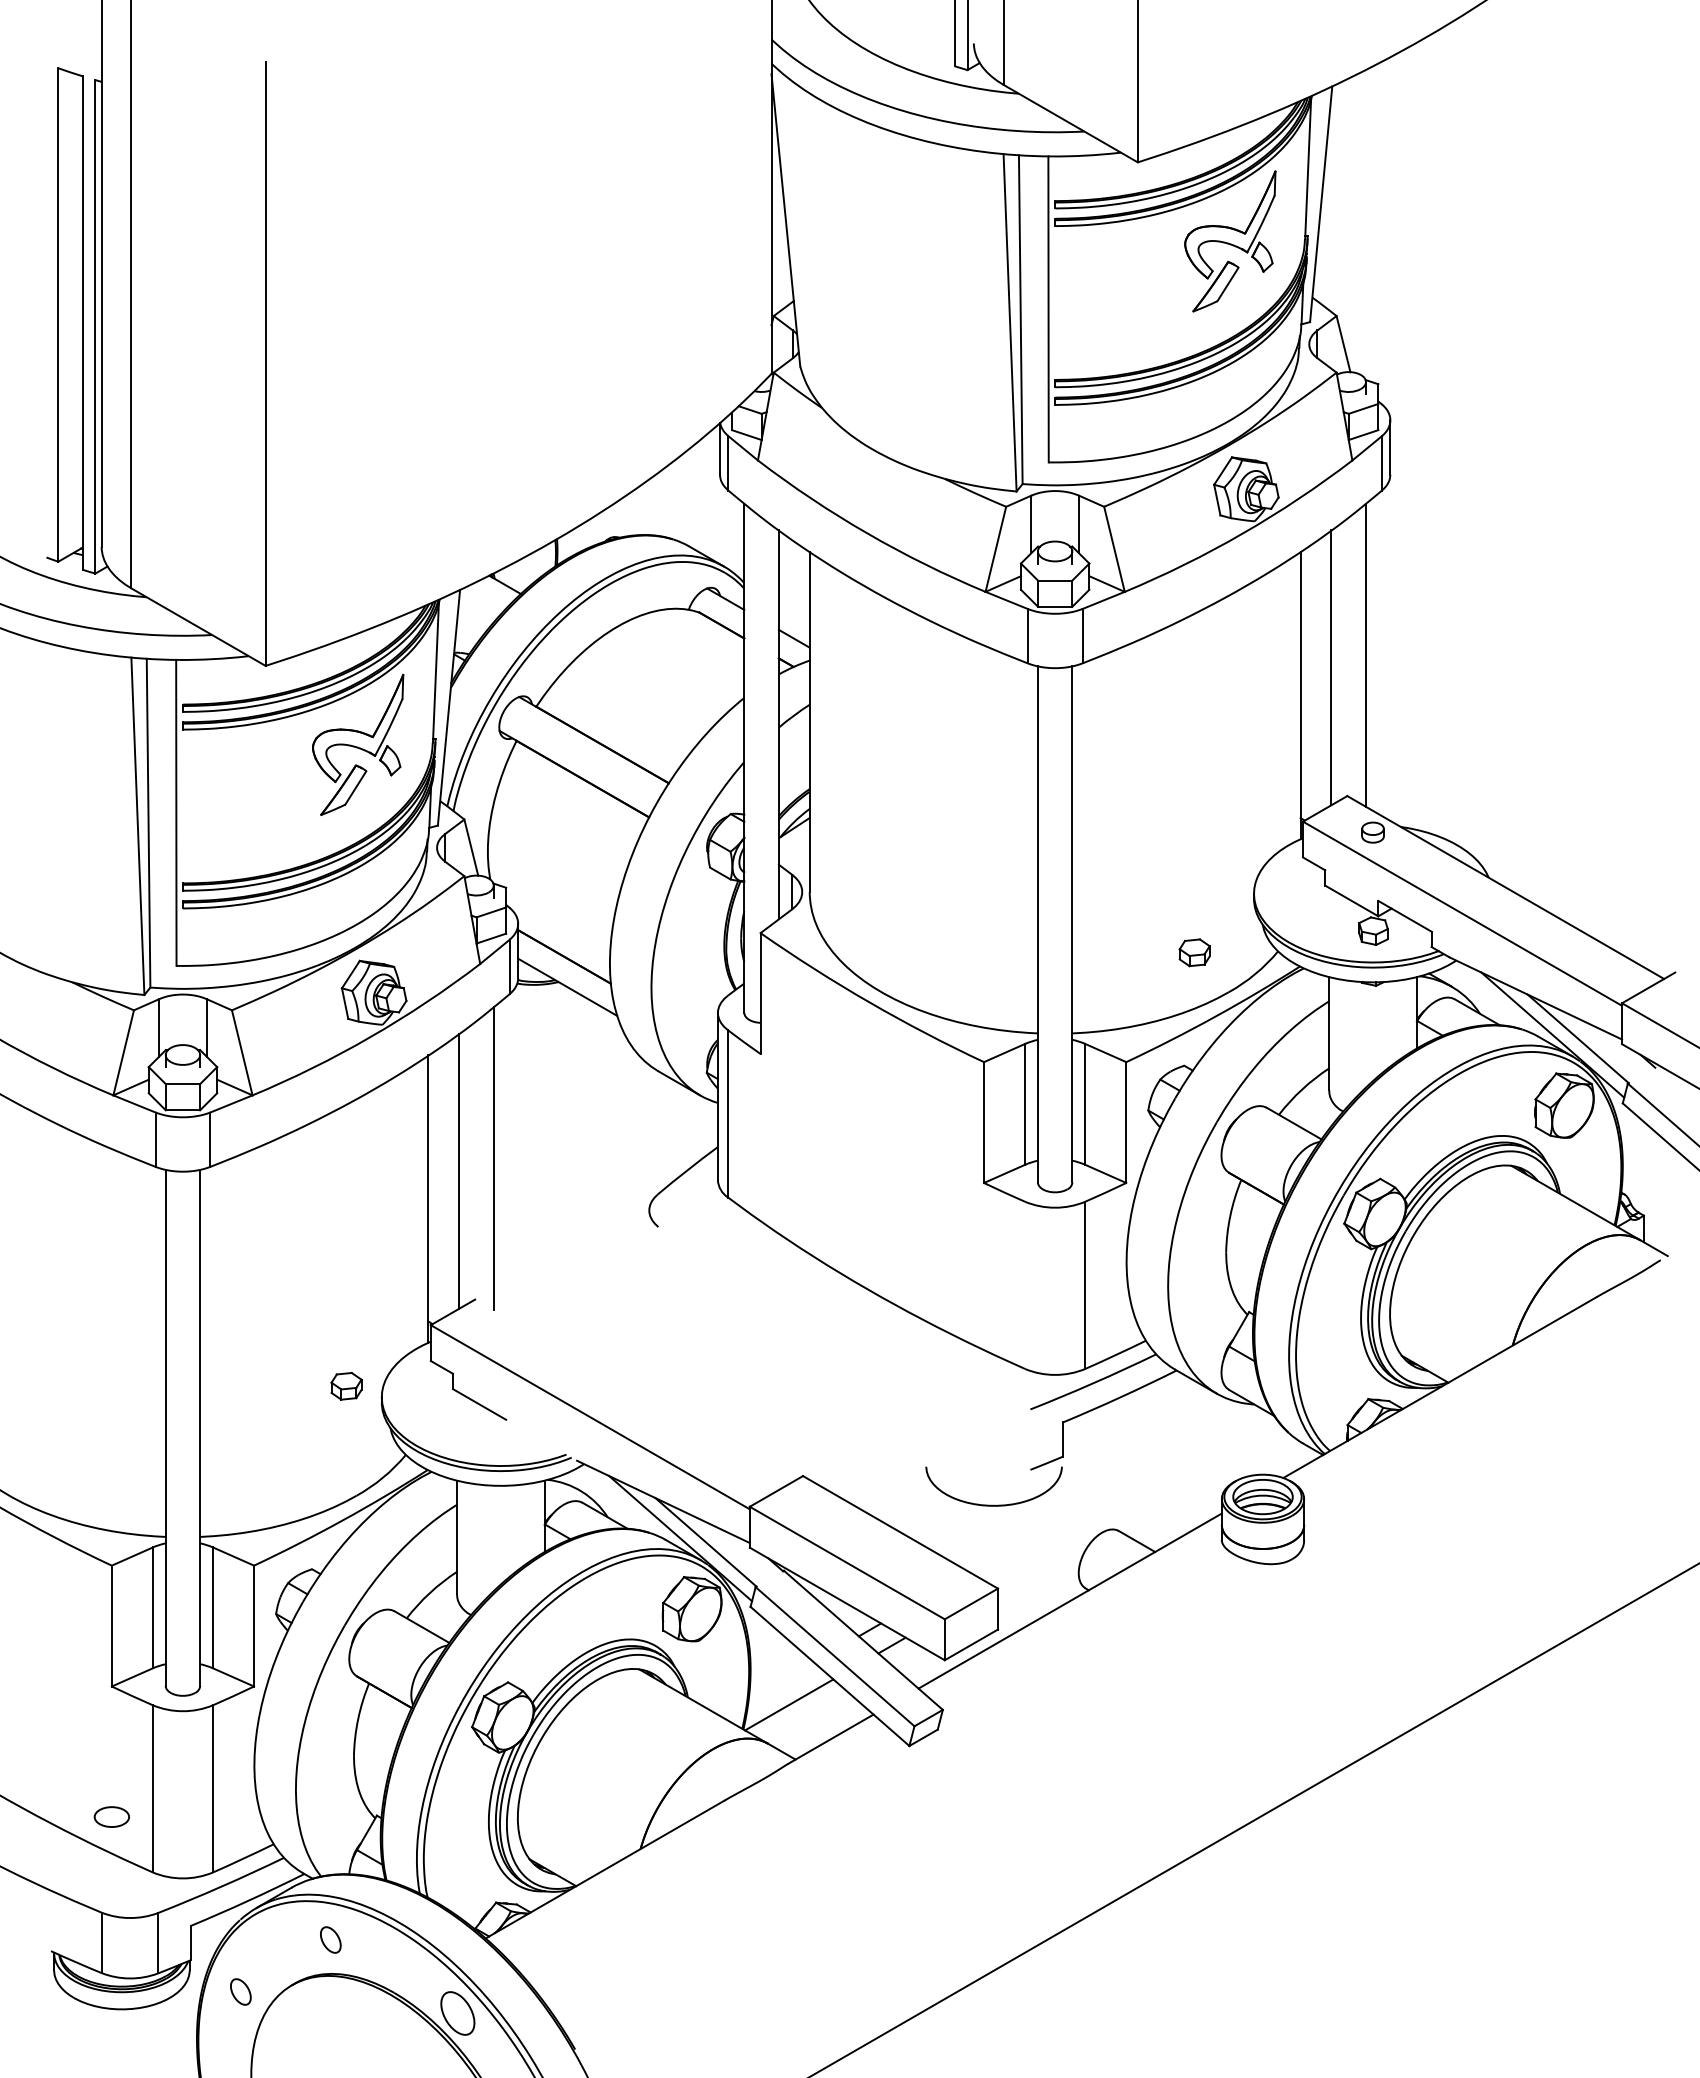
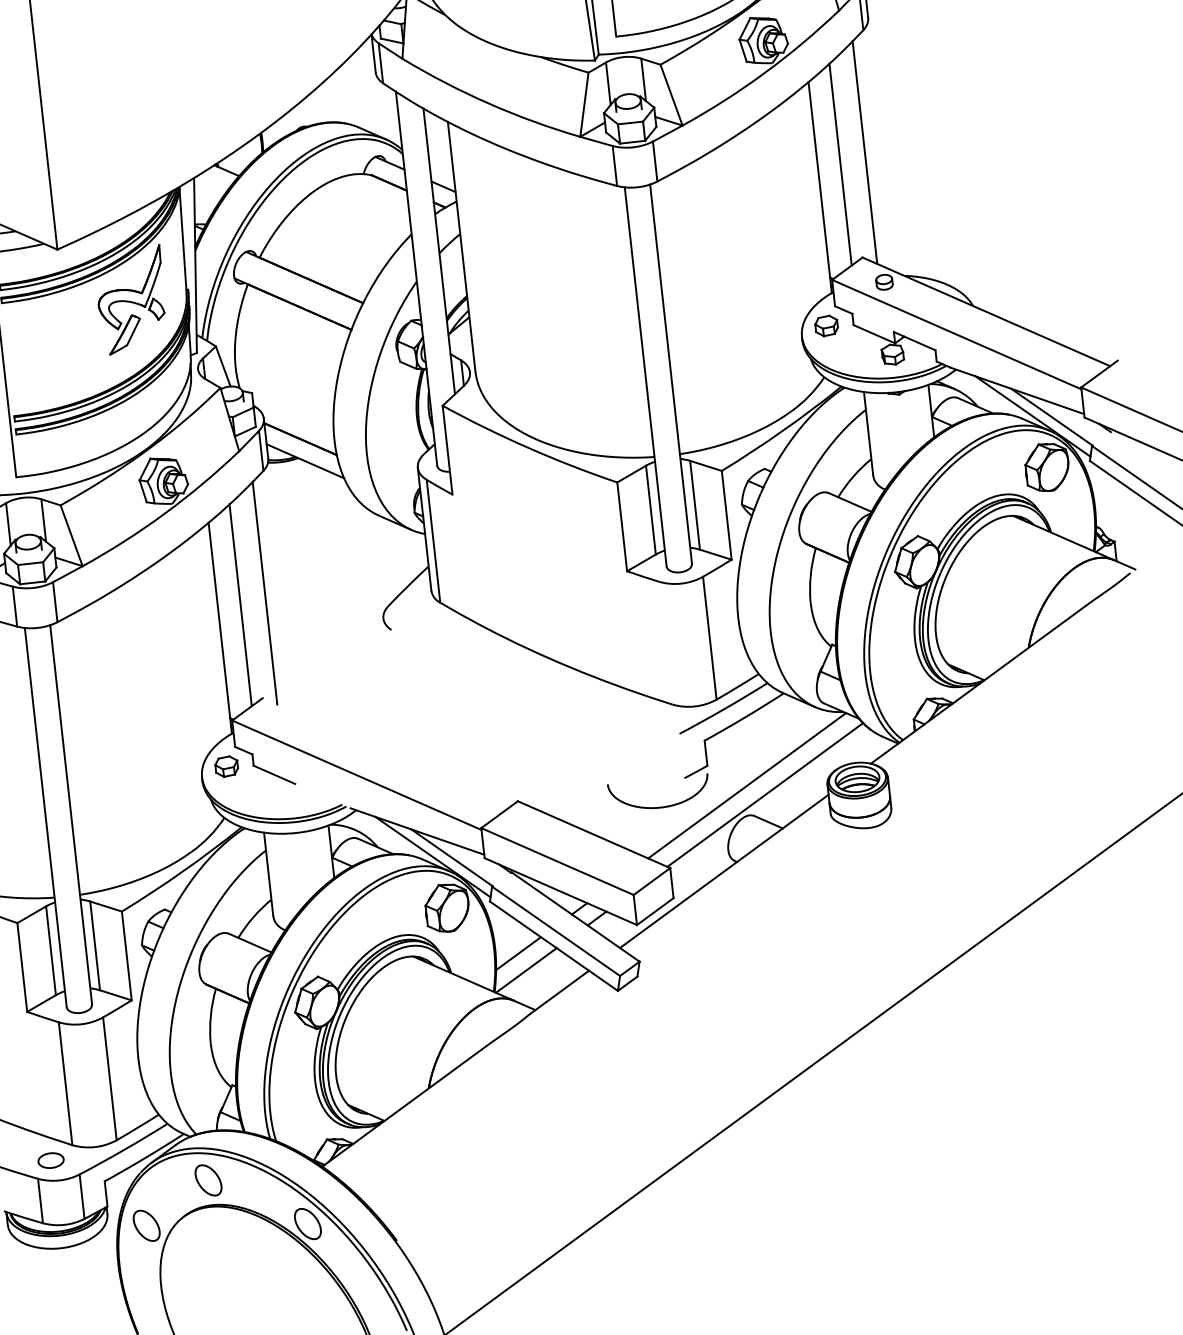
part: (1194, 952) -> (826, 325), moved
part: (346, 1385) -> (226, 766), moved
line: (1113, 1489) -> (747, 785), added
line: (1136, 1504) -> (765, 795), added
line: (780, 1681) -> (518, 953), added
part: (111, 1816) -> (50, 1160), moved
part: (330, 1939) -> (208, 1180), size x1.67
part: (240, 1991) -> (146, 1225), size x1.67

